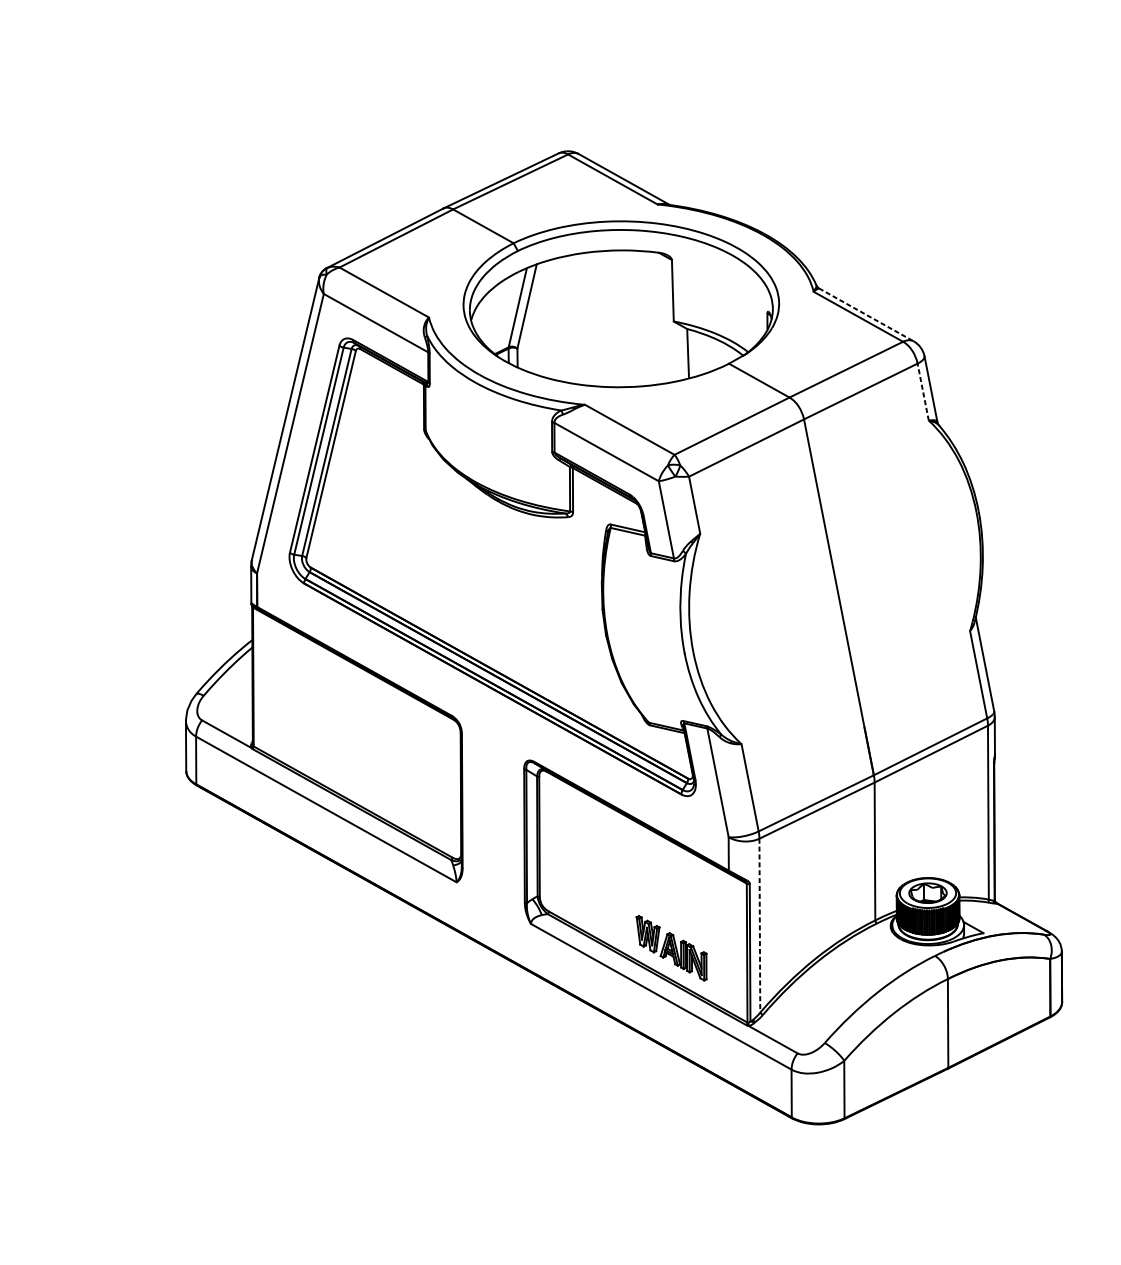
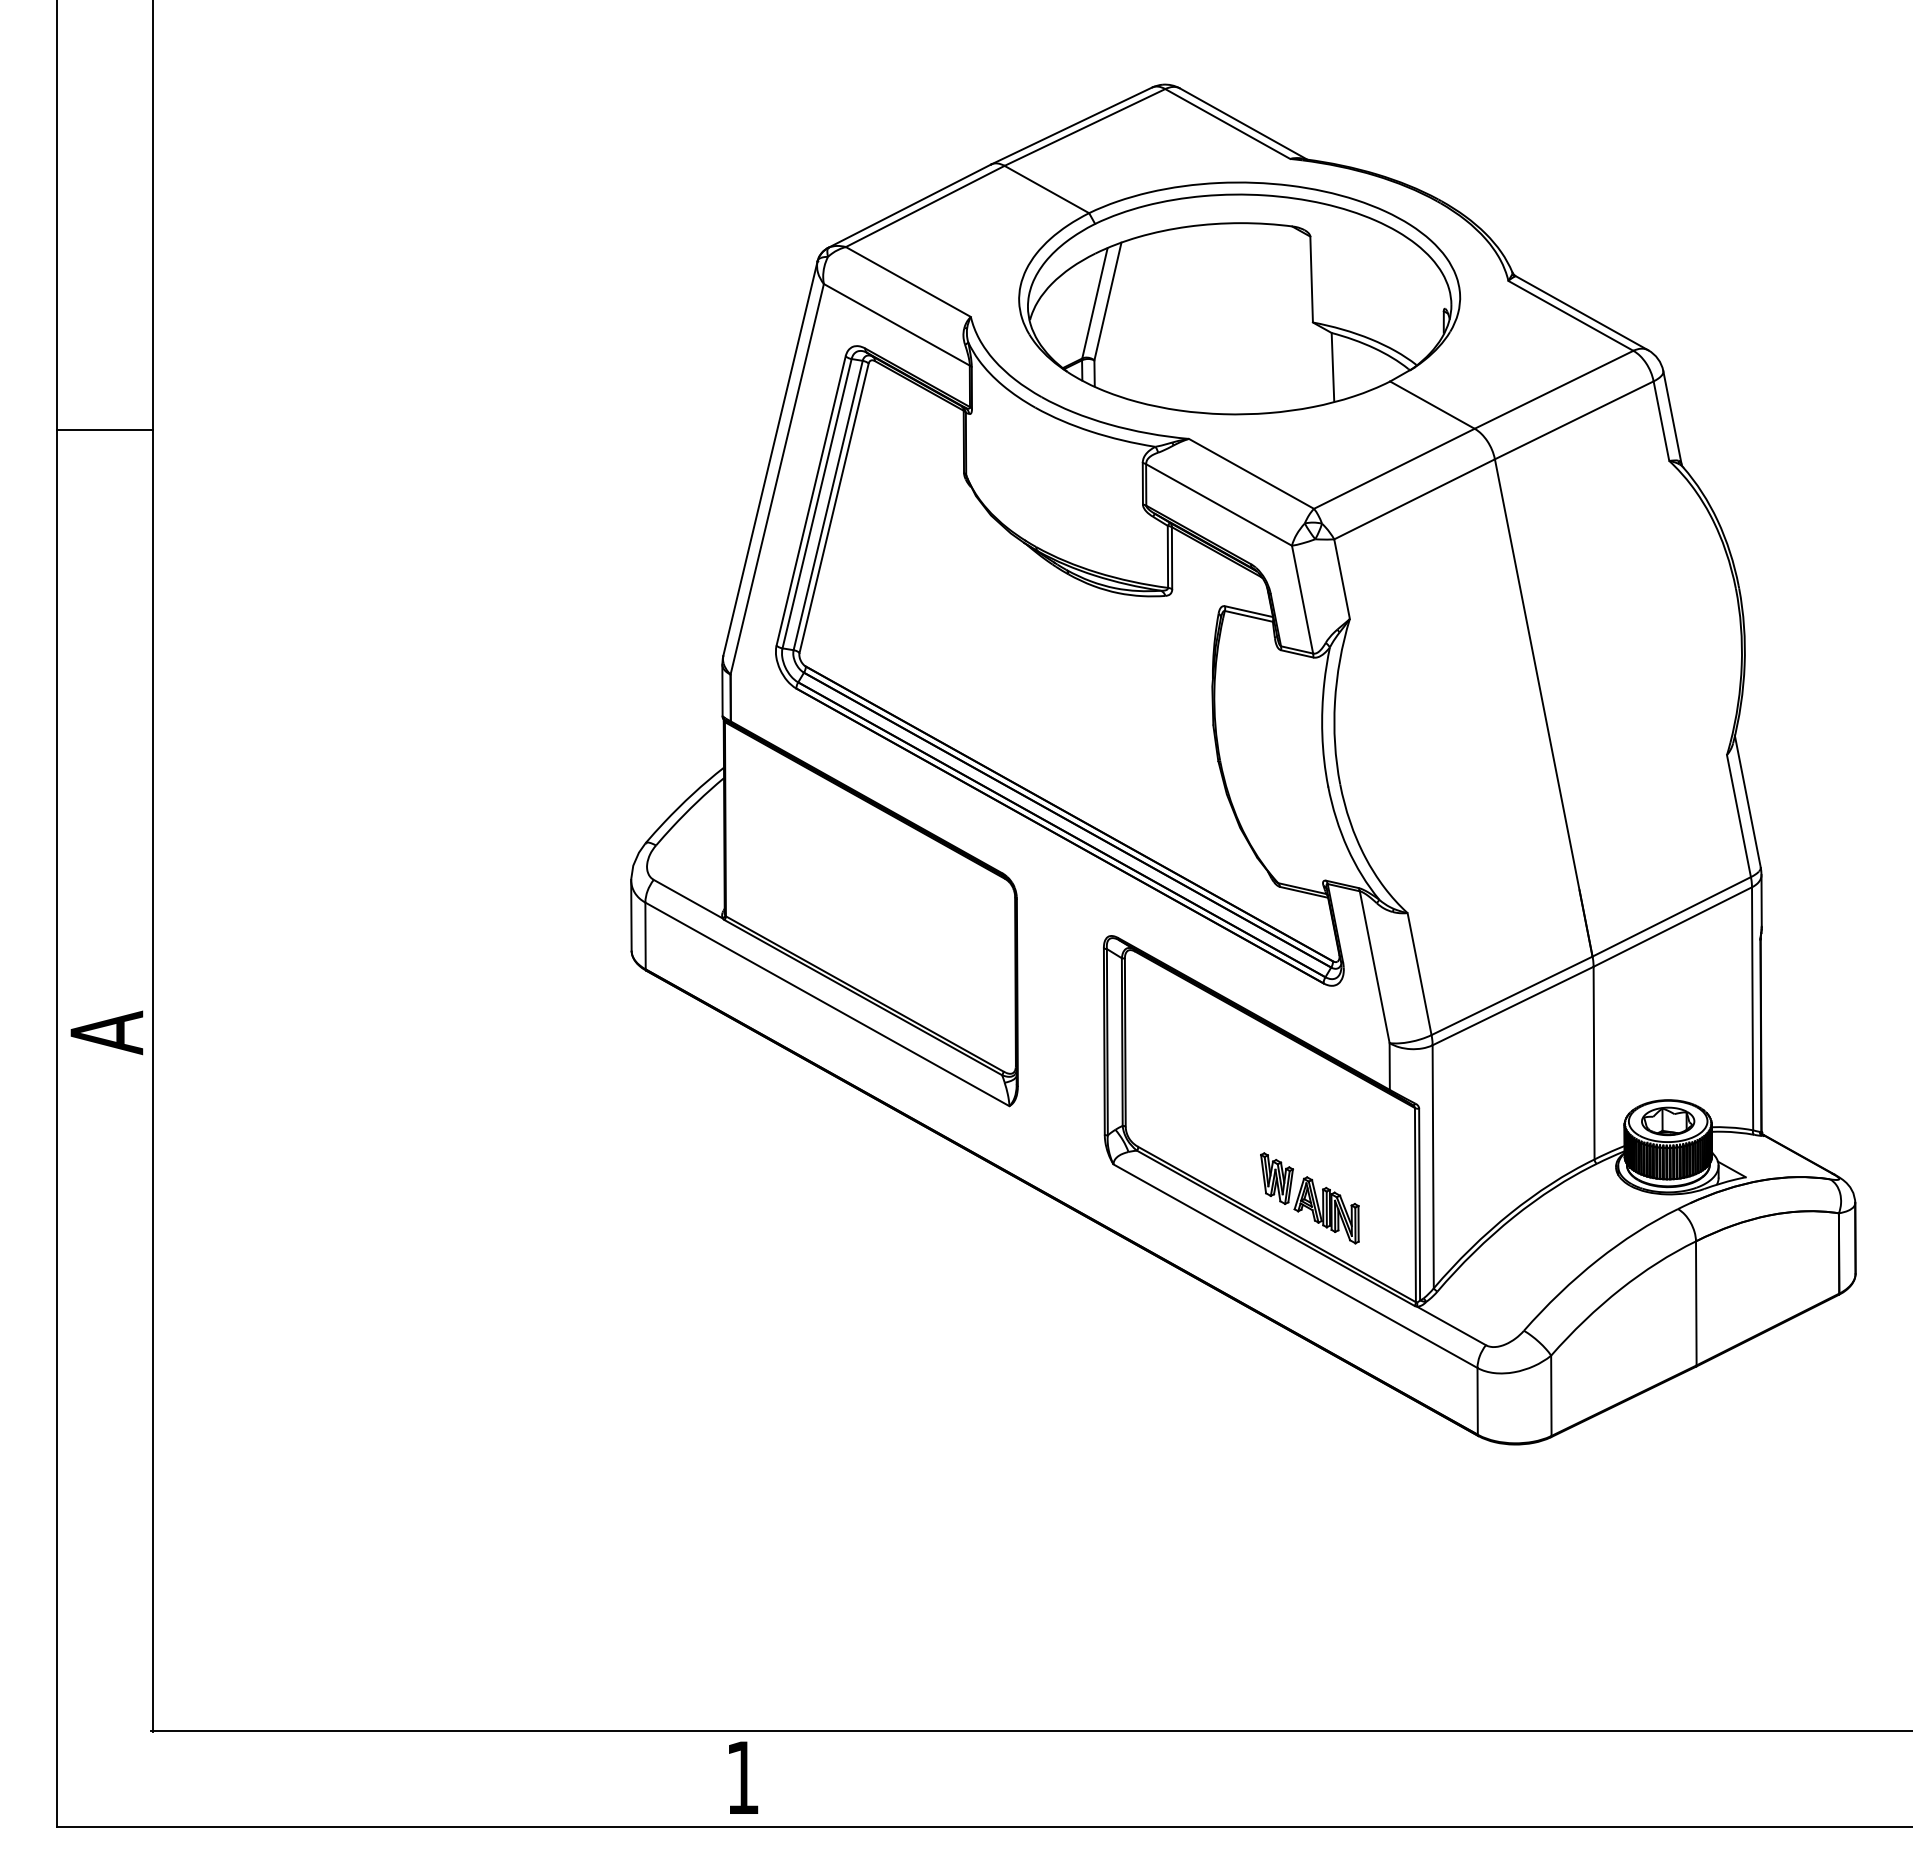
line: (866, 315) -> (1582, 313), dashed -> solid
line: (923, 392) -> (1661, 421), dashed -> solid
line: (760, 925) -> (1433, 1166), dashed -> solid

